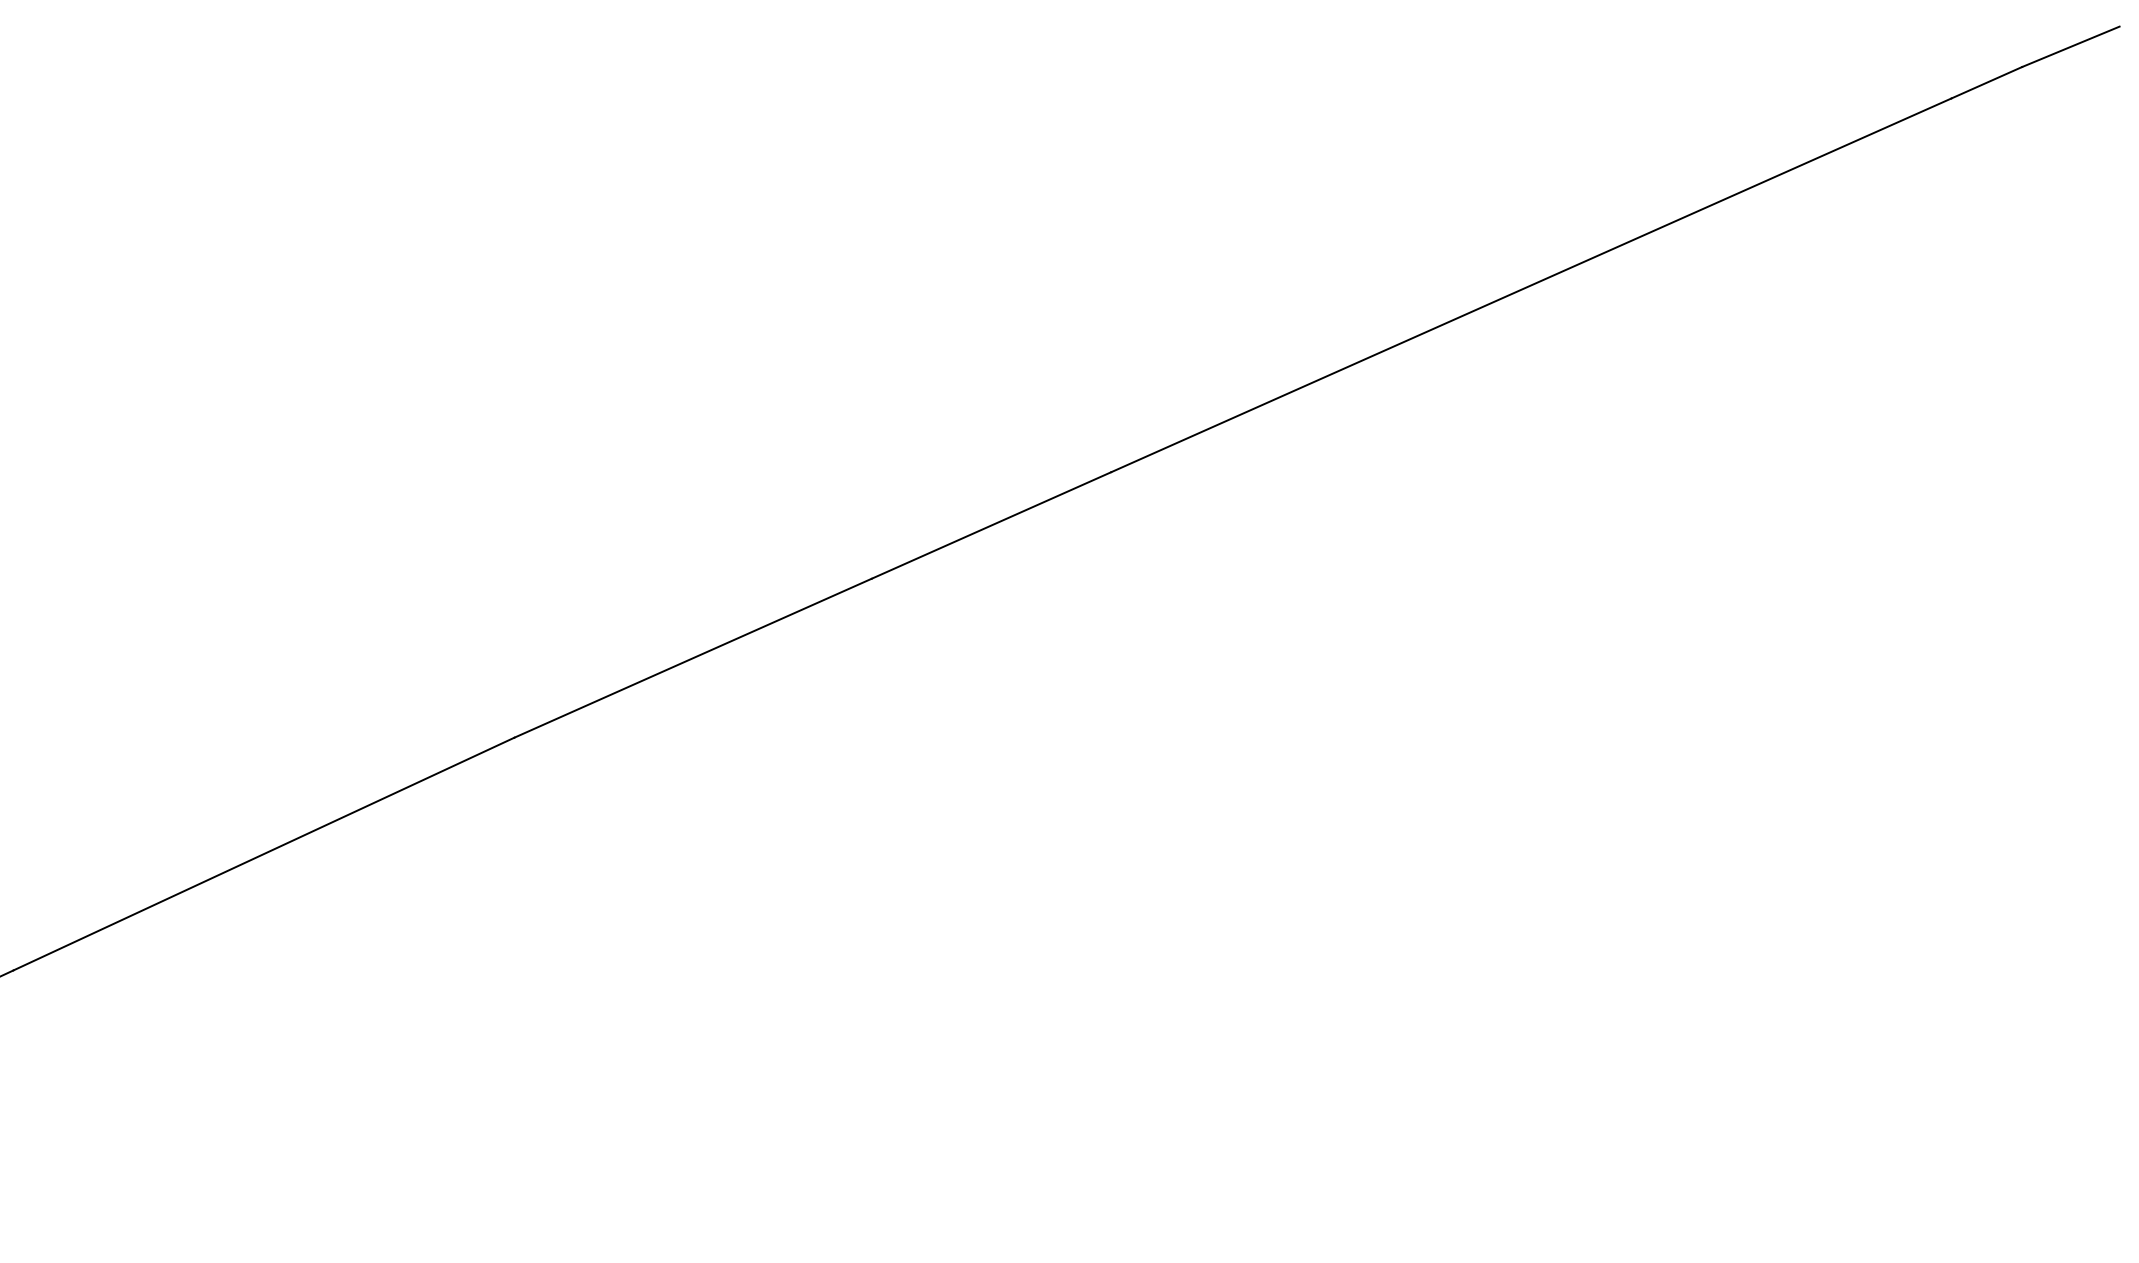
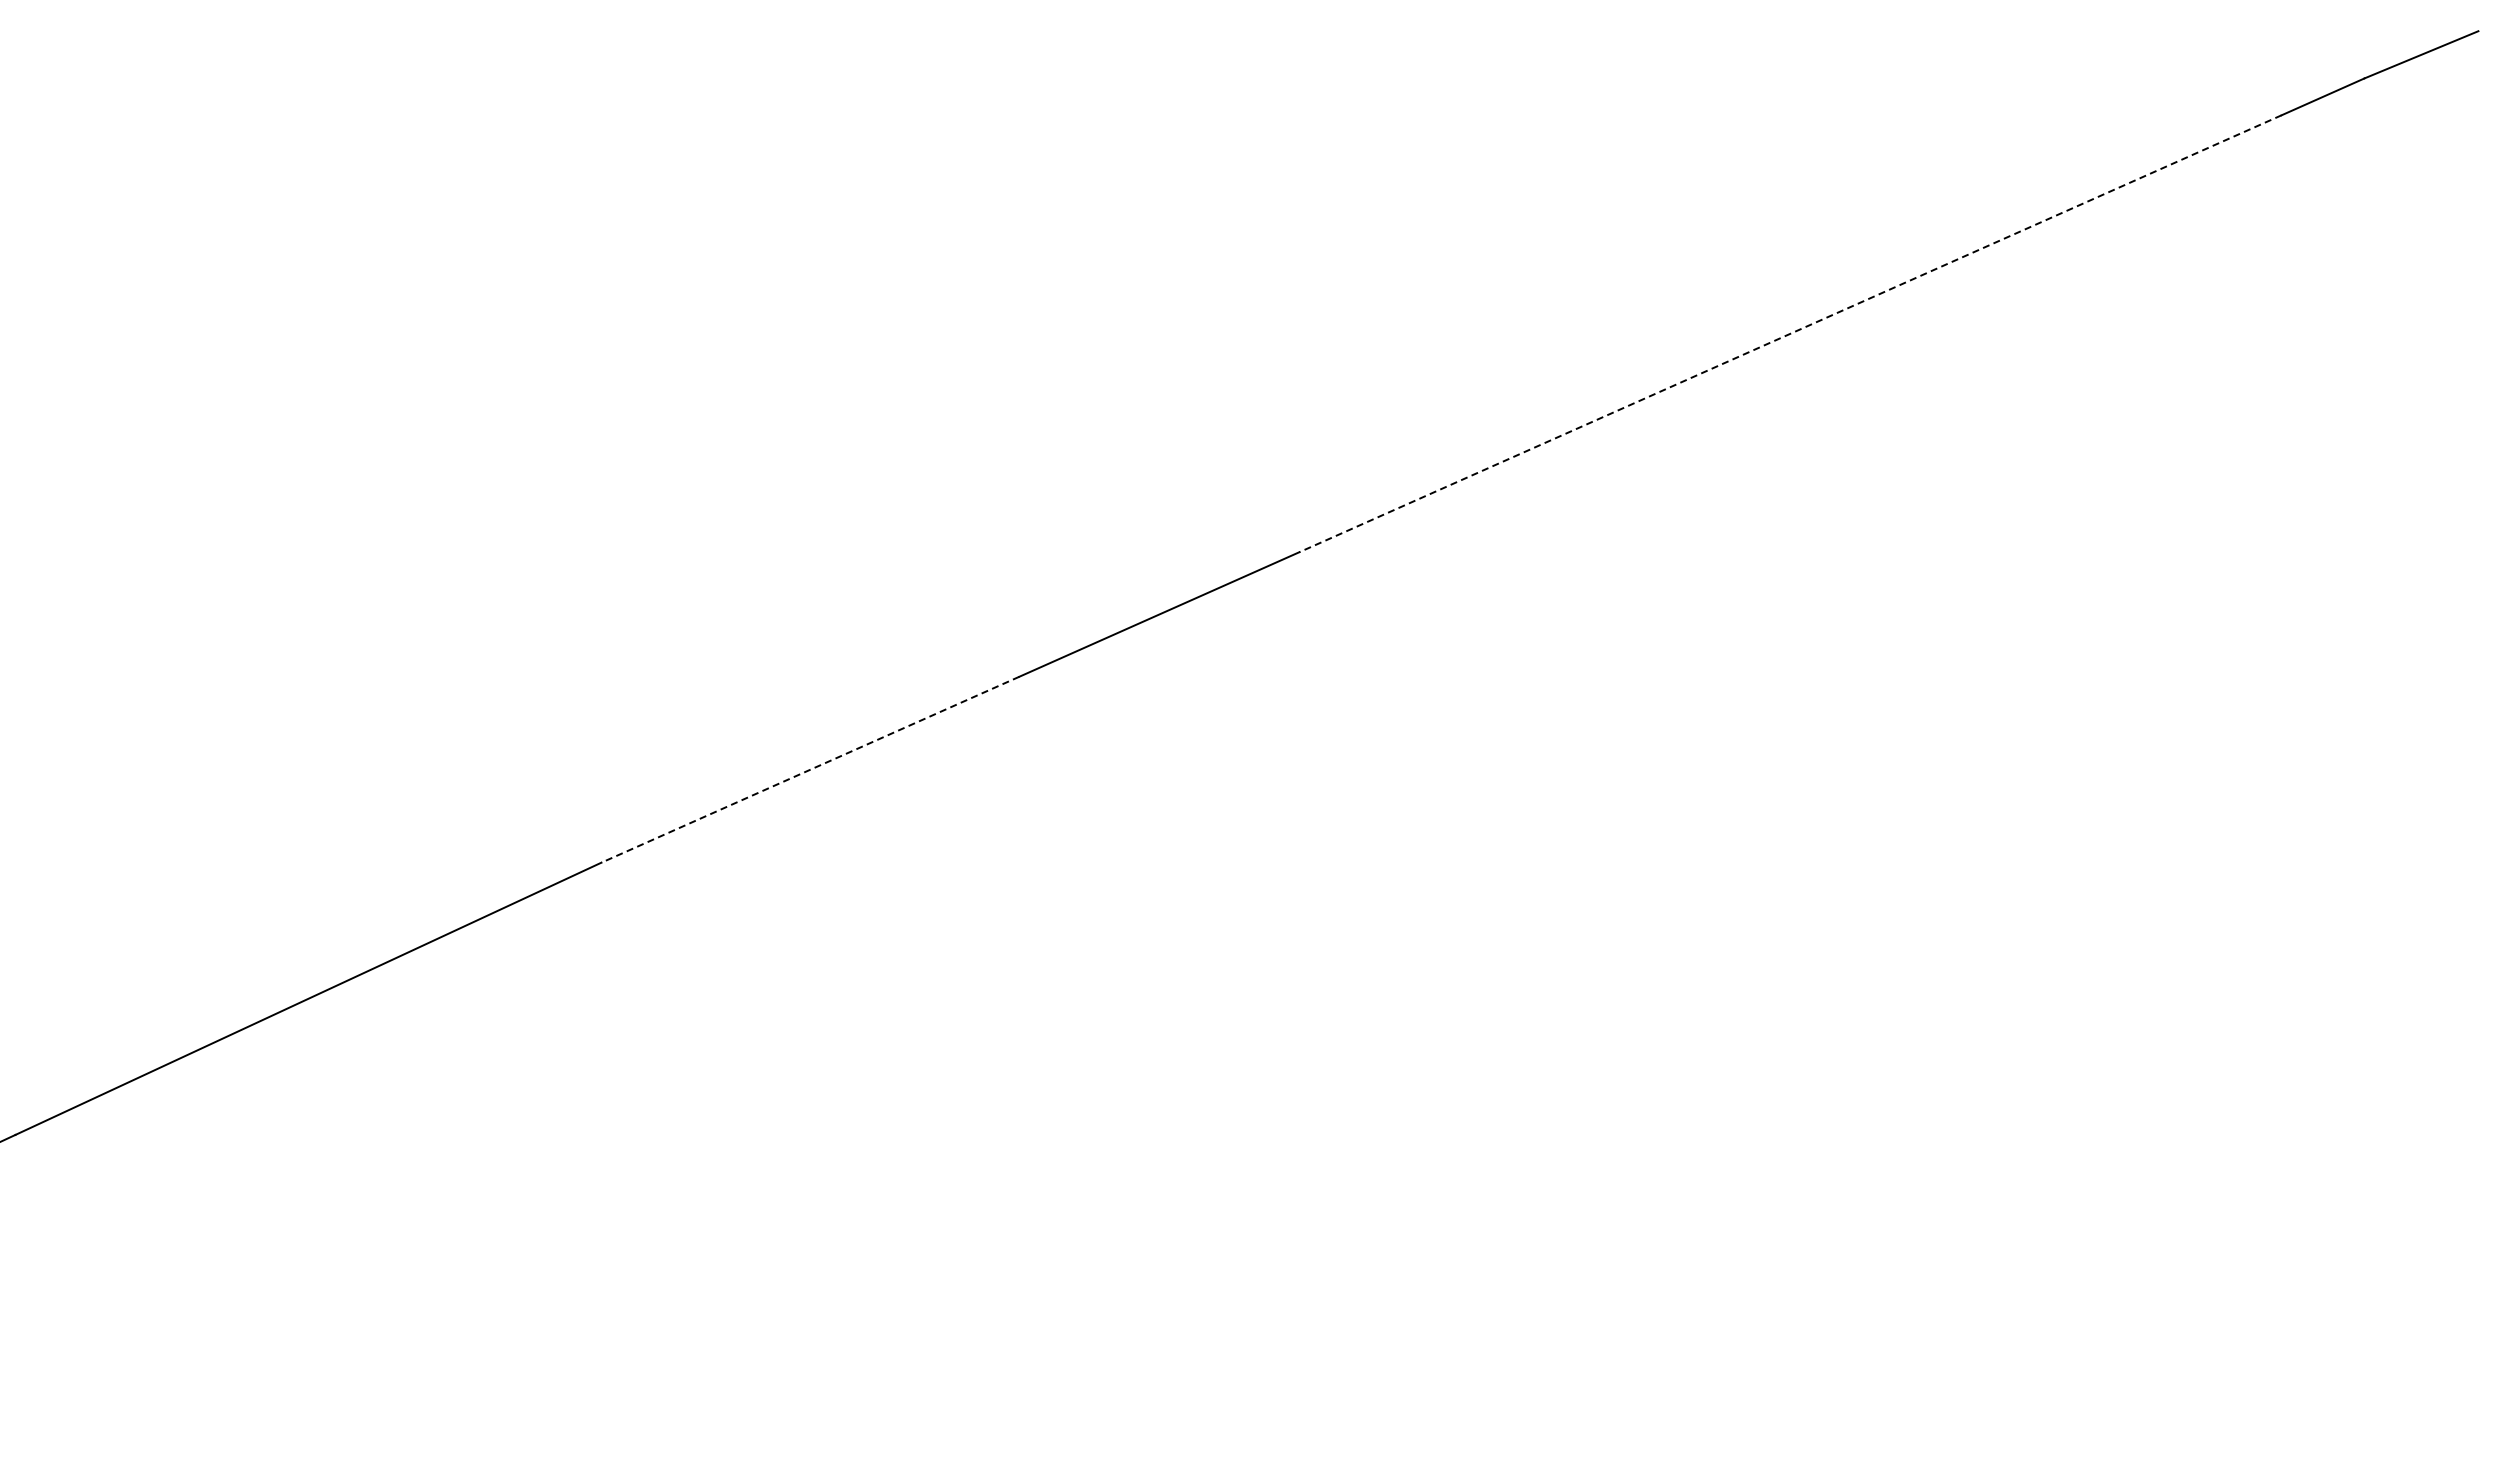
line: (1531, 285) -> (1790, 333), solid -> dashed
line: (693, 658) -> (810, 769), solid -> dashed

